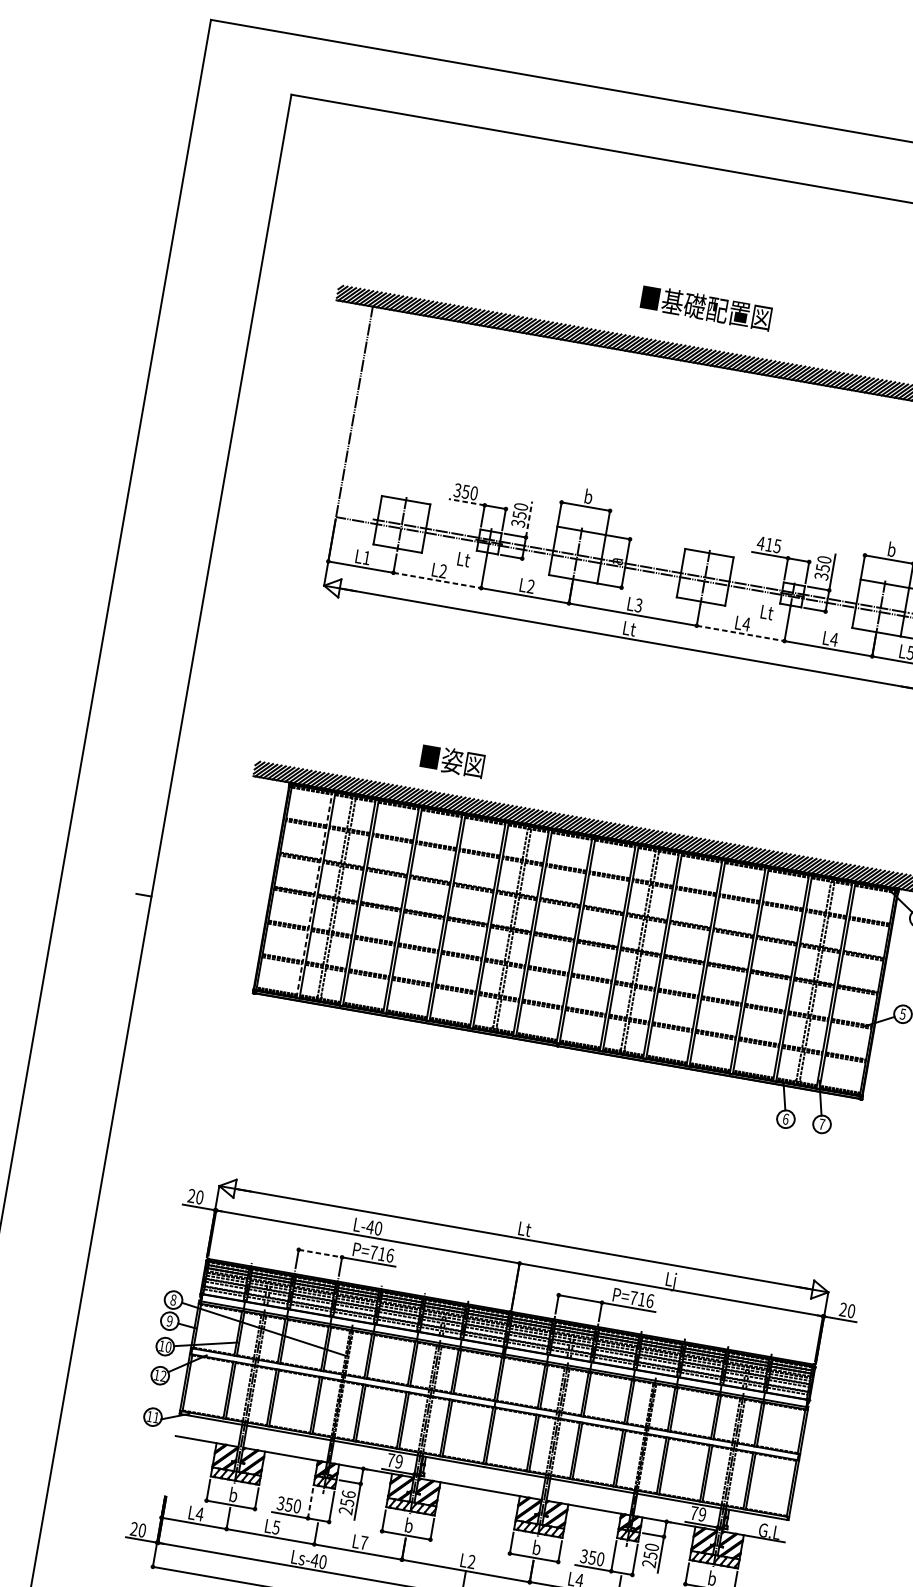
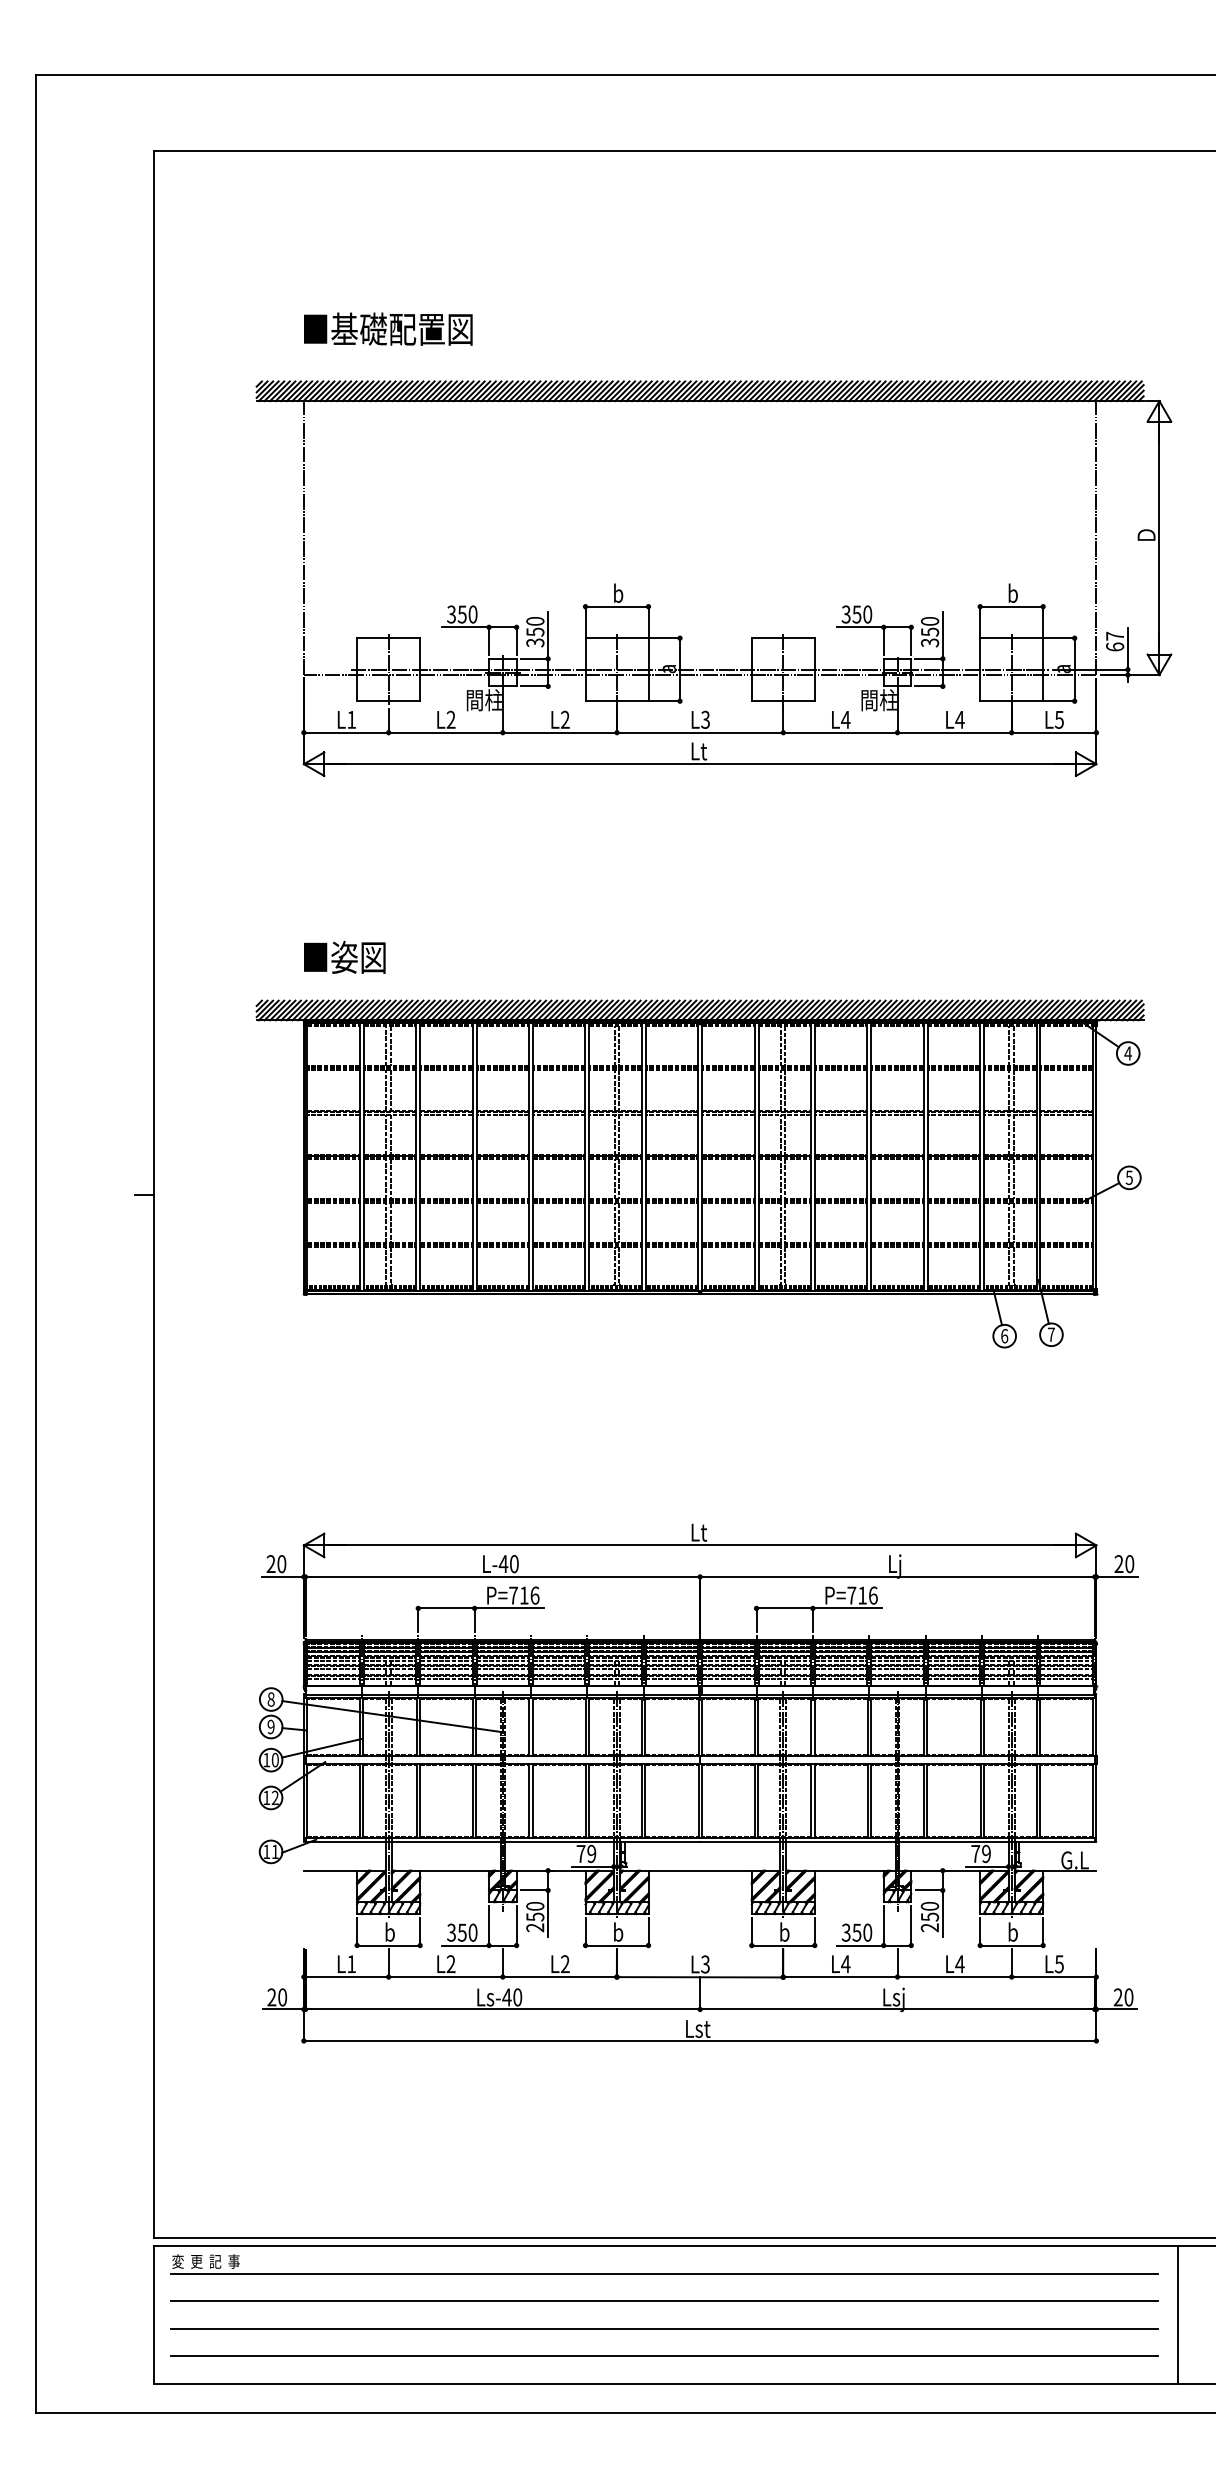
text: (706, 307) -> (388, 328), moved
line: (466, 502) -> (465, 627), dashed -> solid
line: (529, 519) -> (548, 635), dashed -> solid
text: (768, 544) -> (856, 614), 415 -> 350
text: (470, 560) -> (483, 700), Lt -> 間柱
line: (437, 580) -> (446, 732), dashed -> solid
text: (774, 613) -> (878, 700), Lt -> 間柱
line: (740, 633) -> (840, 732), dashed -> solid
text: (452, 761) -> (344, 957), moved
line: (314, 894) -> (359, 1156), dashed -> solid
line: (320, 1253) -> (446, 1608), dashed -> solid
text: (349, 1493) -> (535, 1905), 256 -> 250
line: (310, 1503) -> (489, 1925), dashed -> solid
text: (199, 1514) -> (351, 1964), L4 -> L1
text: (275, 1527) -> (450, 1964), L5 -> L2
text: (363, 1543) -> (564, 1964), L7 -> L2
text: (471, 1561) -> (705, 1964), L2 -> L3

